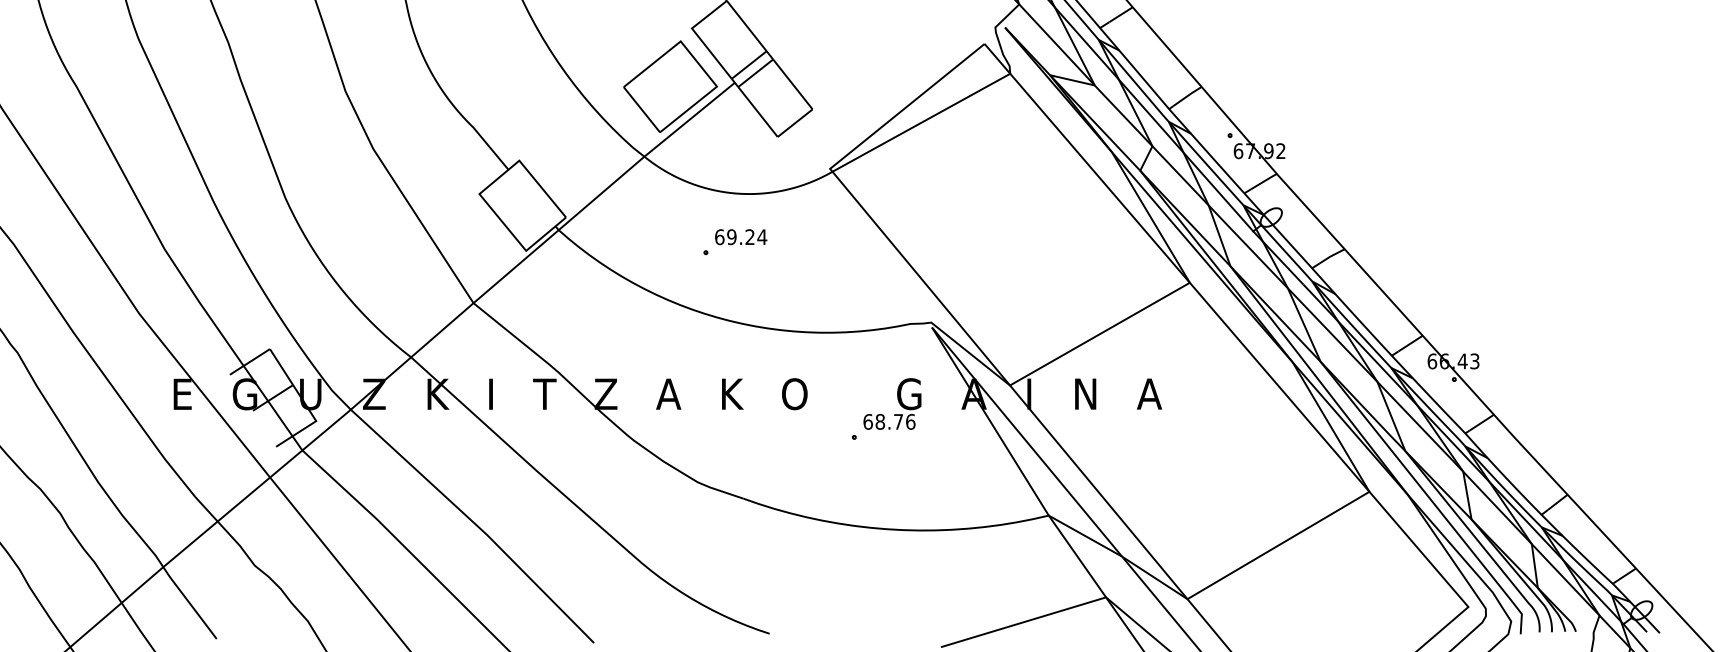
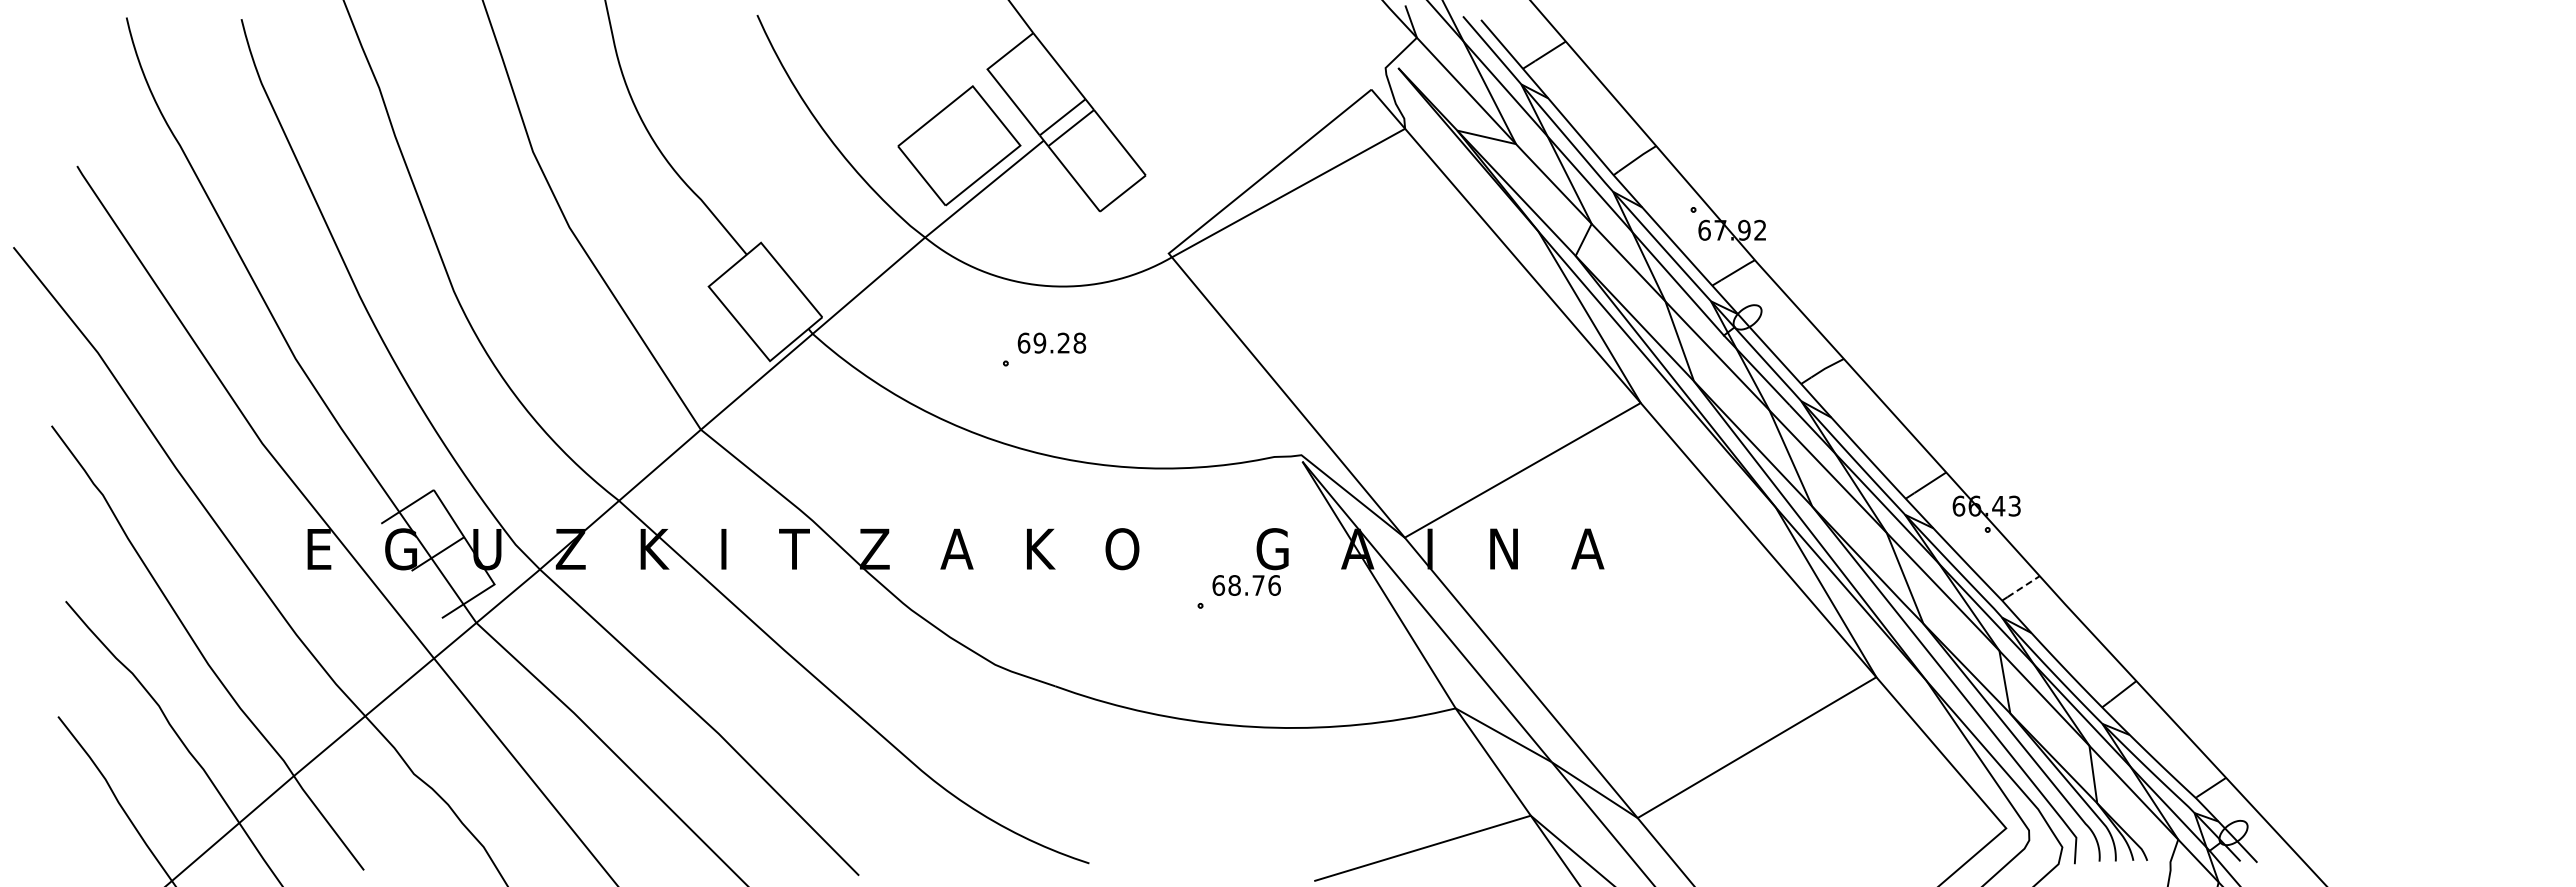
text: (762, 236) -> (1079, 342), 69.24 -> 69.28
line: (1482, 422) -> (2024, 586), solid -> dashed

